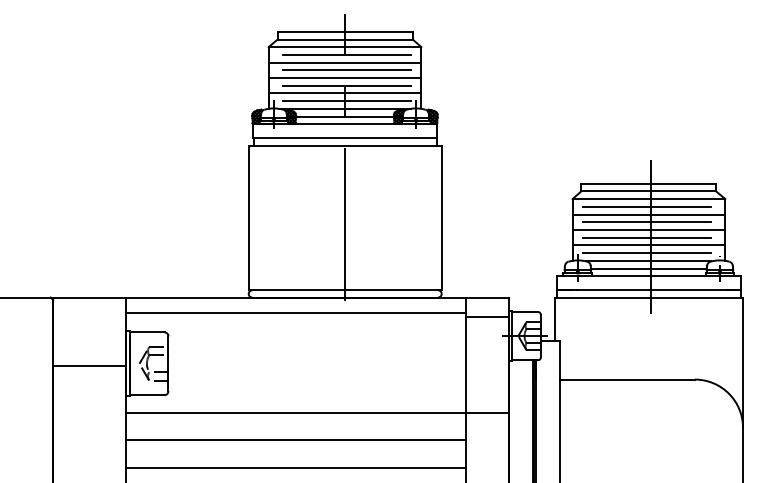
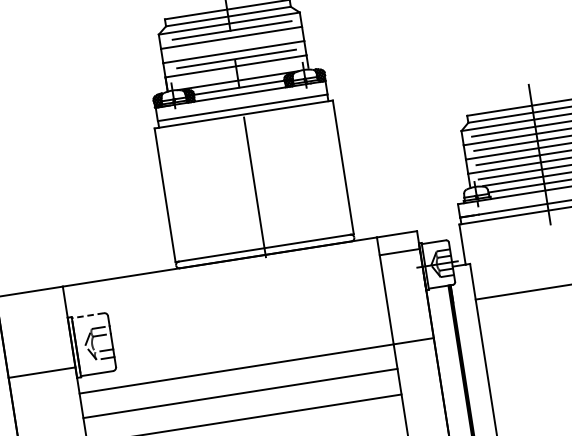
line: (346, 70) -> (234, 44), removed
line: (346, 101) -> (238, 73), removed
line: (295, 313) -> (222, 276), removed
line: (146, 332) -> (87, 315), solid -> dashed
line: (89, 366) -> (42, 373), moved

